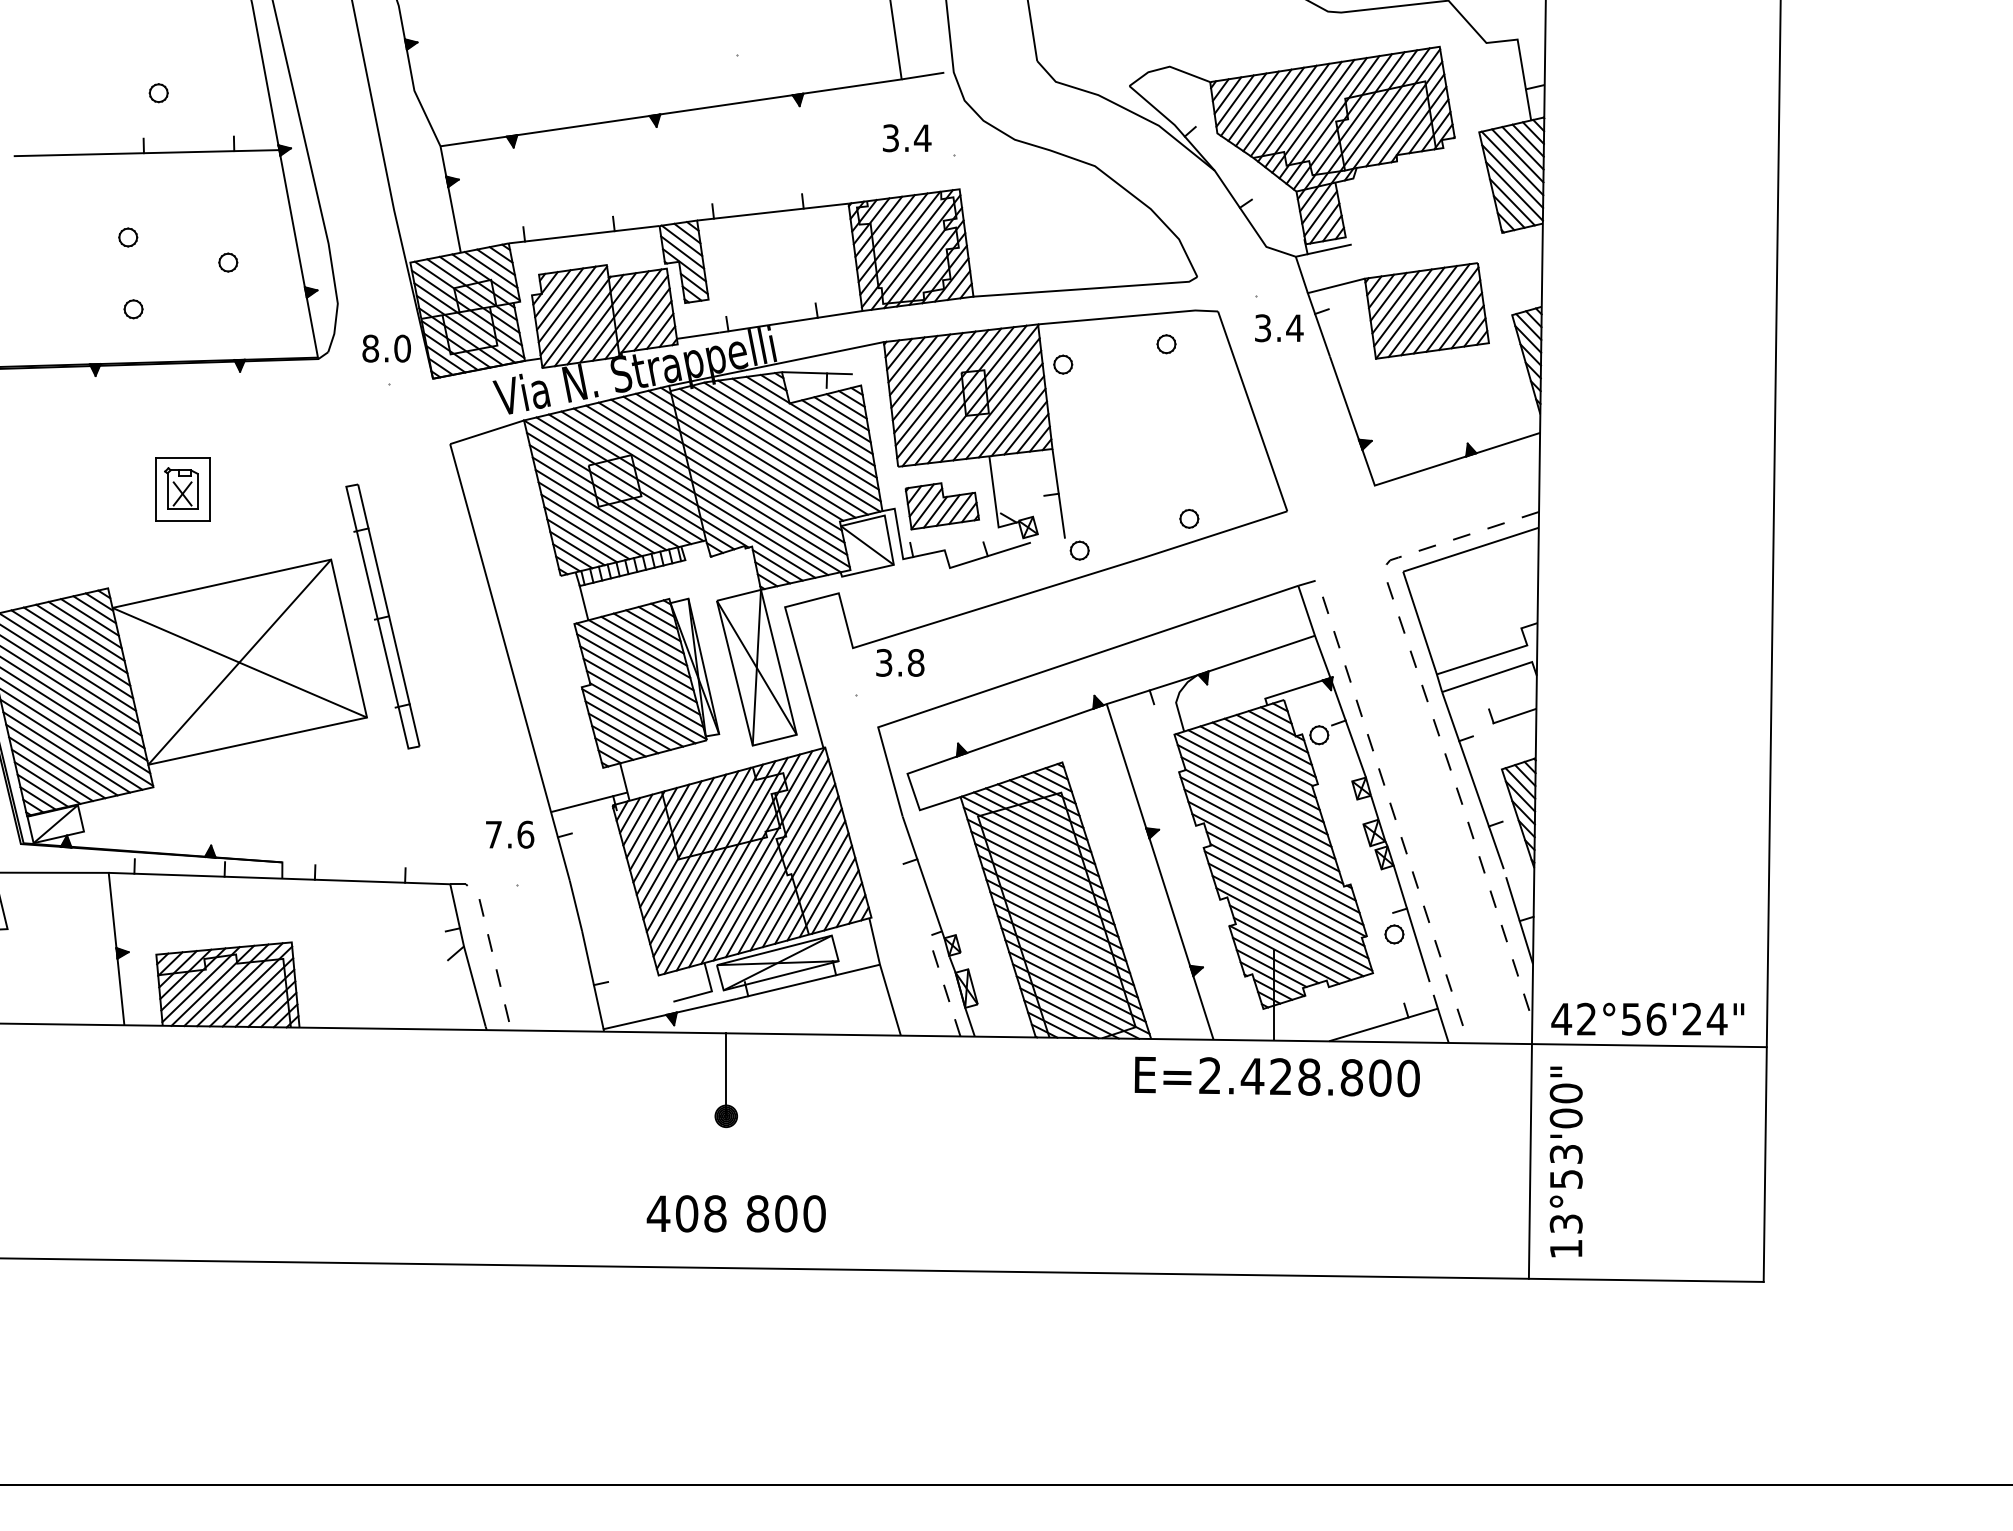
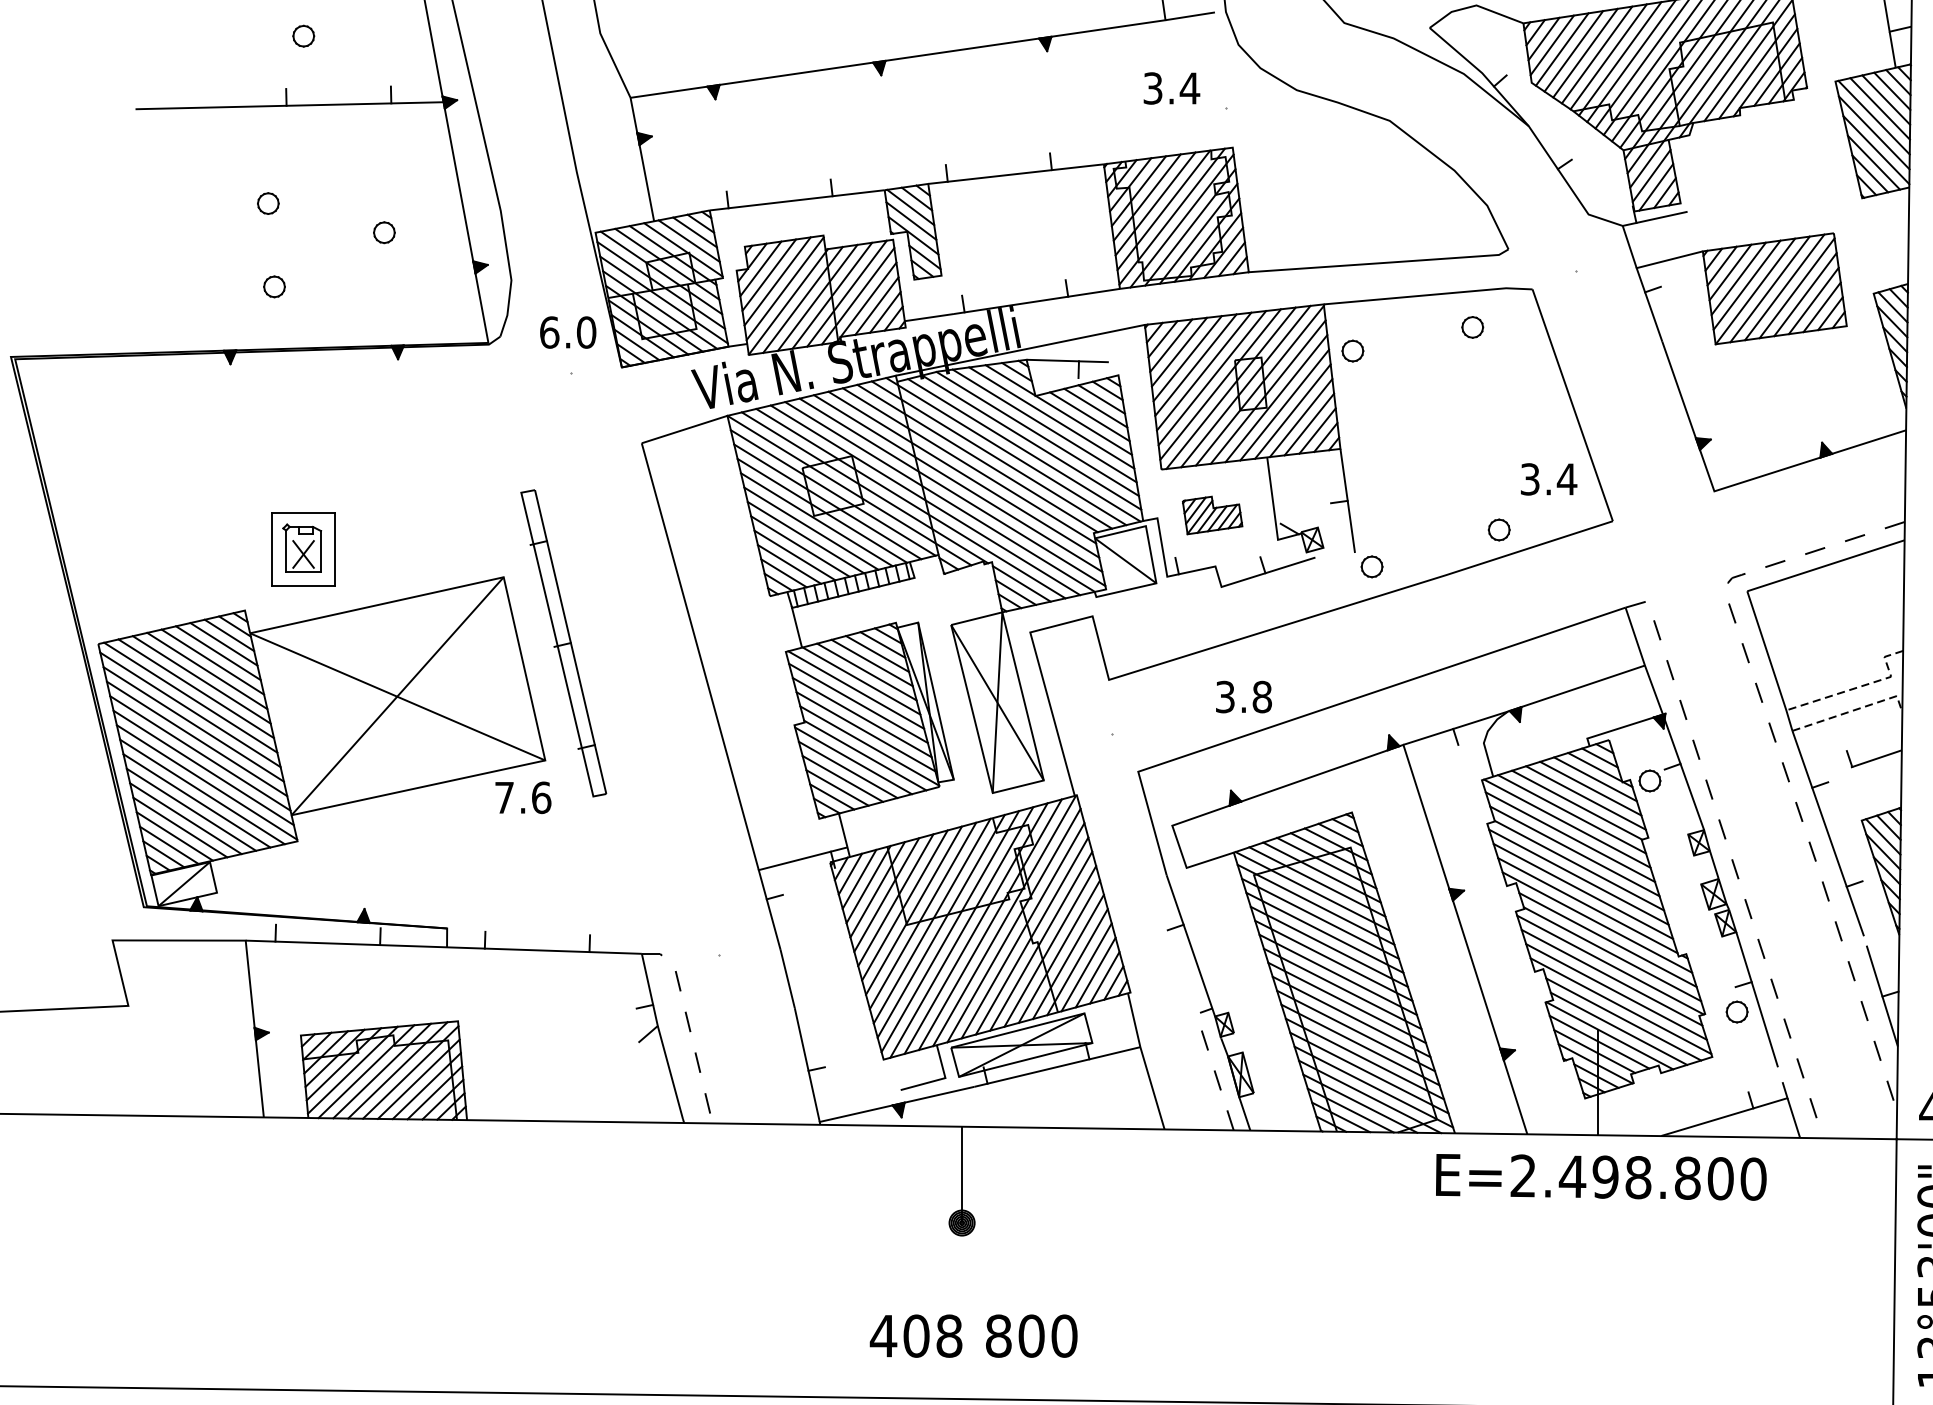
text: (1279, 328) -> (1549, 479), moved
text: (370, 348) -> (549, 332), 8.0 -> 6.0
part: (182, 489) -> (303, 549), moved
part: (941, 506) -> (1211, 515), size x0.7
line: (1499, 654) -> (1858, 687), solid -> dashed
text: (900, 662) -> (1244, 696), moved
line: (1495, 674) -> (1854, 710), solid -> dashed
text: (510, 834) -> (523, 797), moved
text: (1281, 1076) -> (1606, 1176), E=2.428.800 -> E=2.498.800

